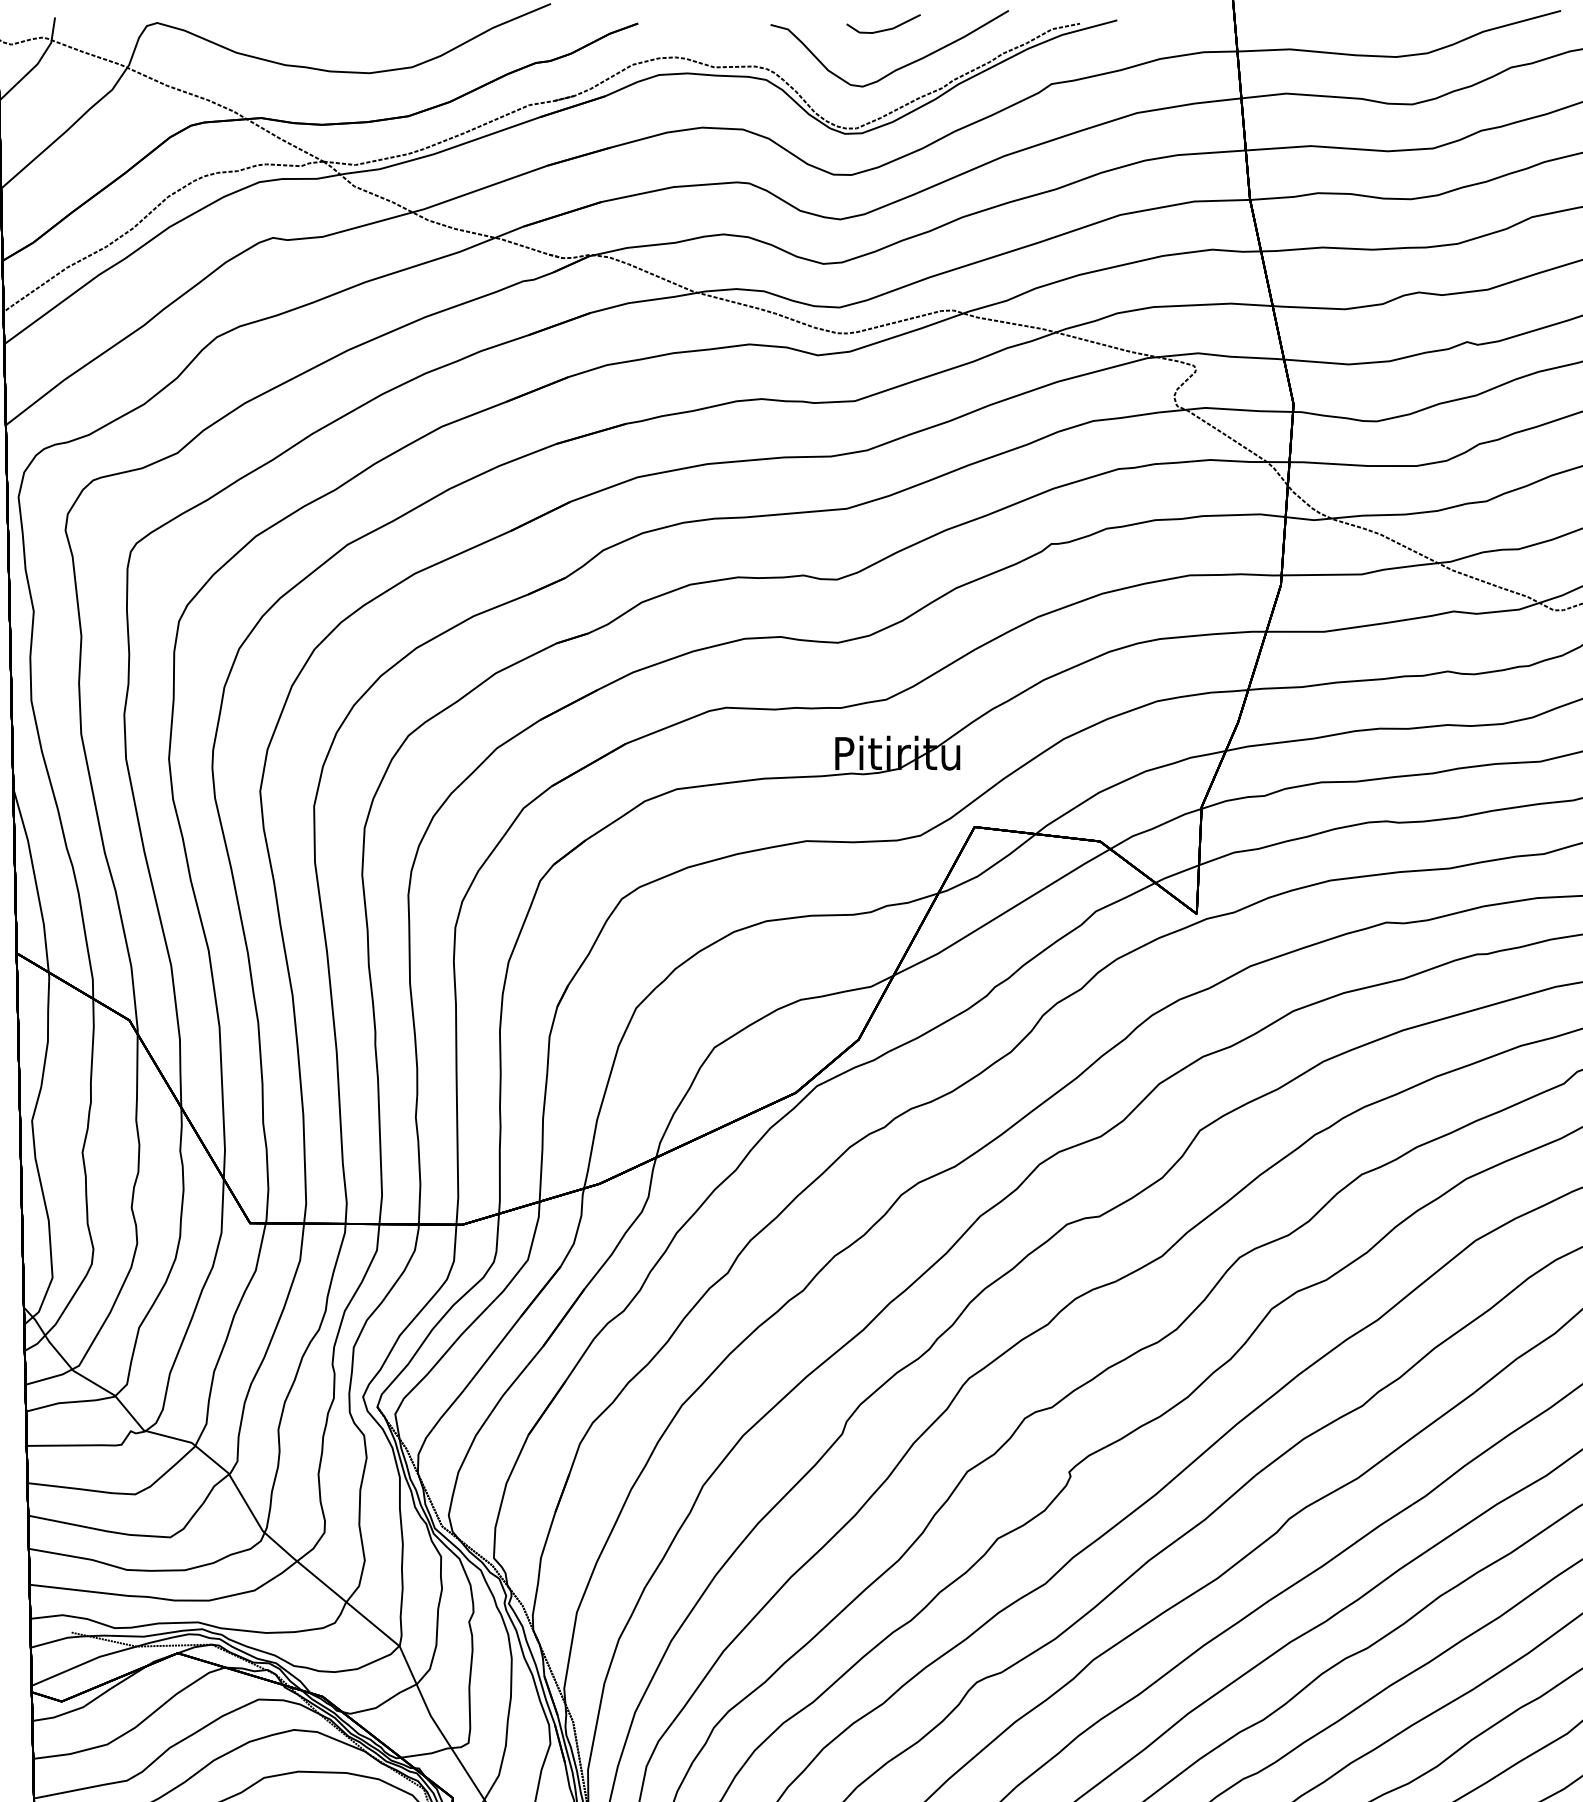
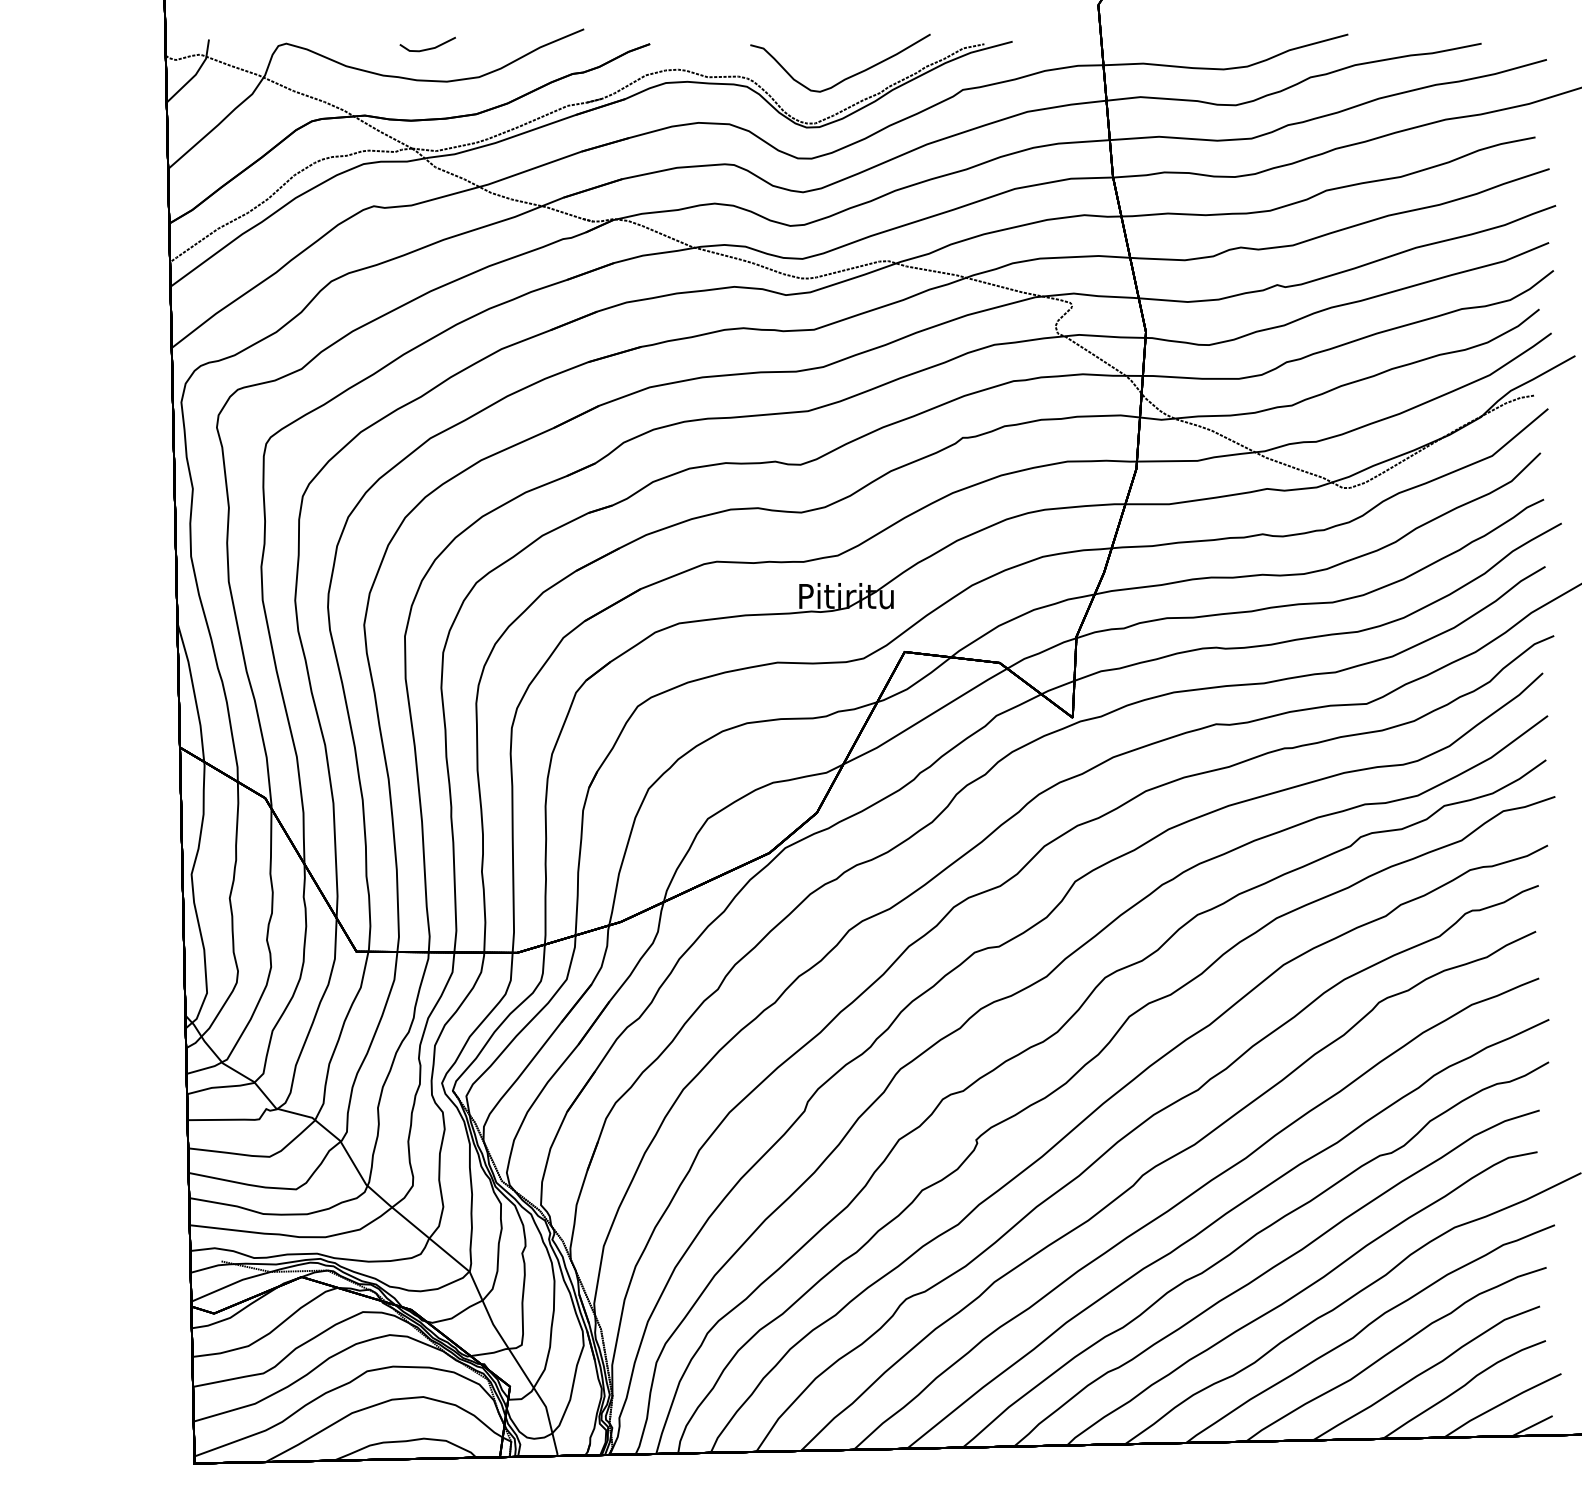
line: (883, 29) -> (427, 48), moved

